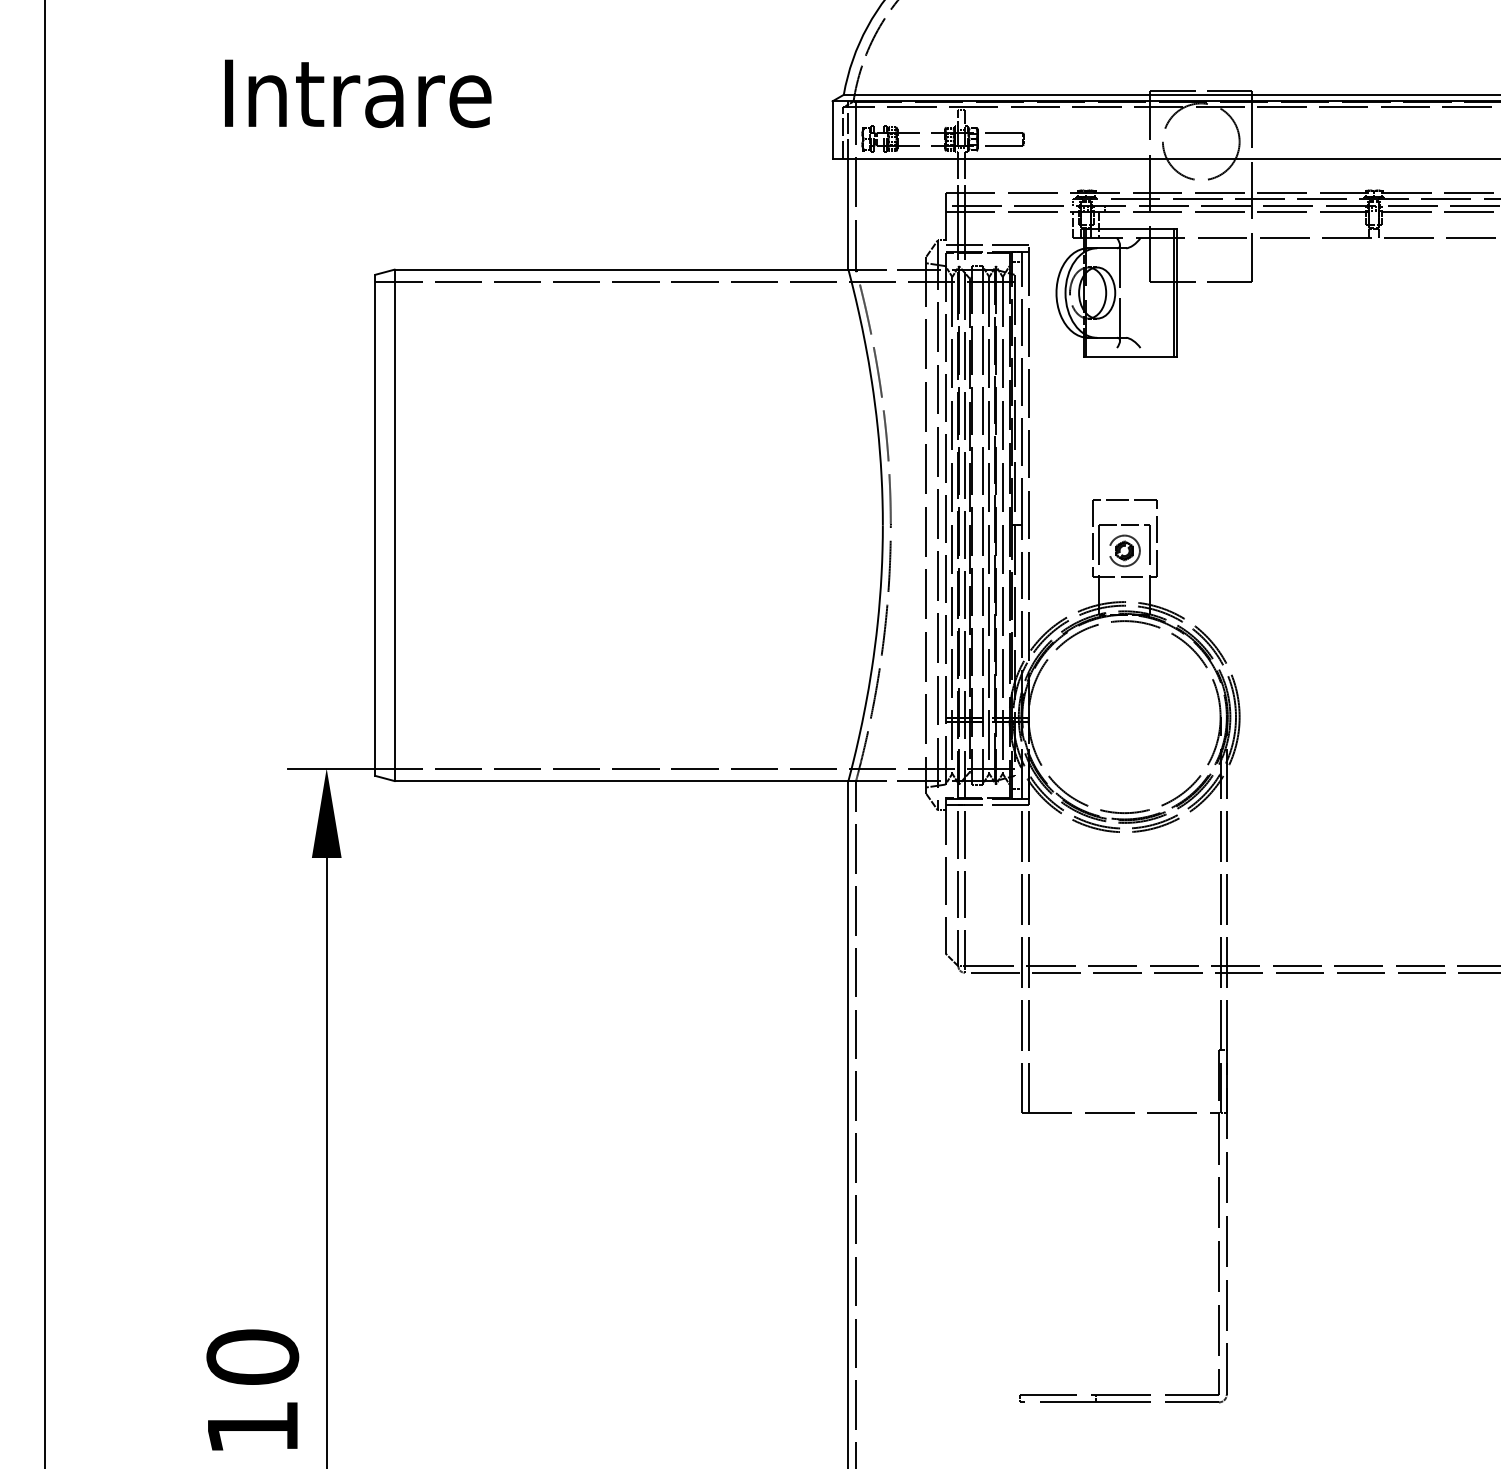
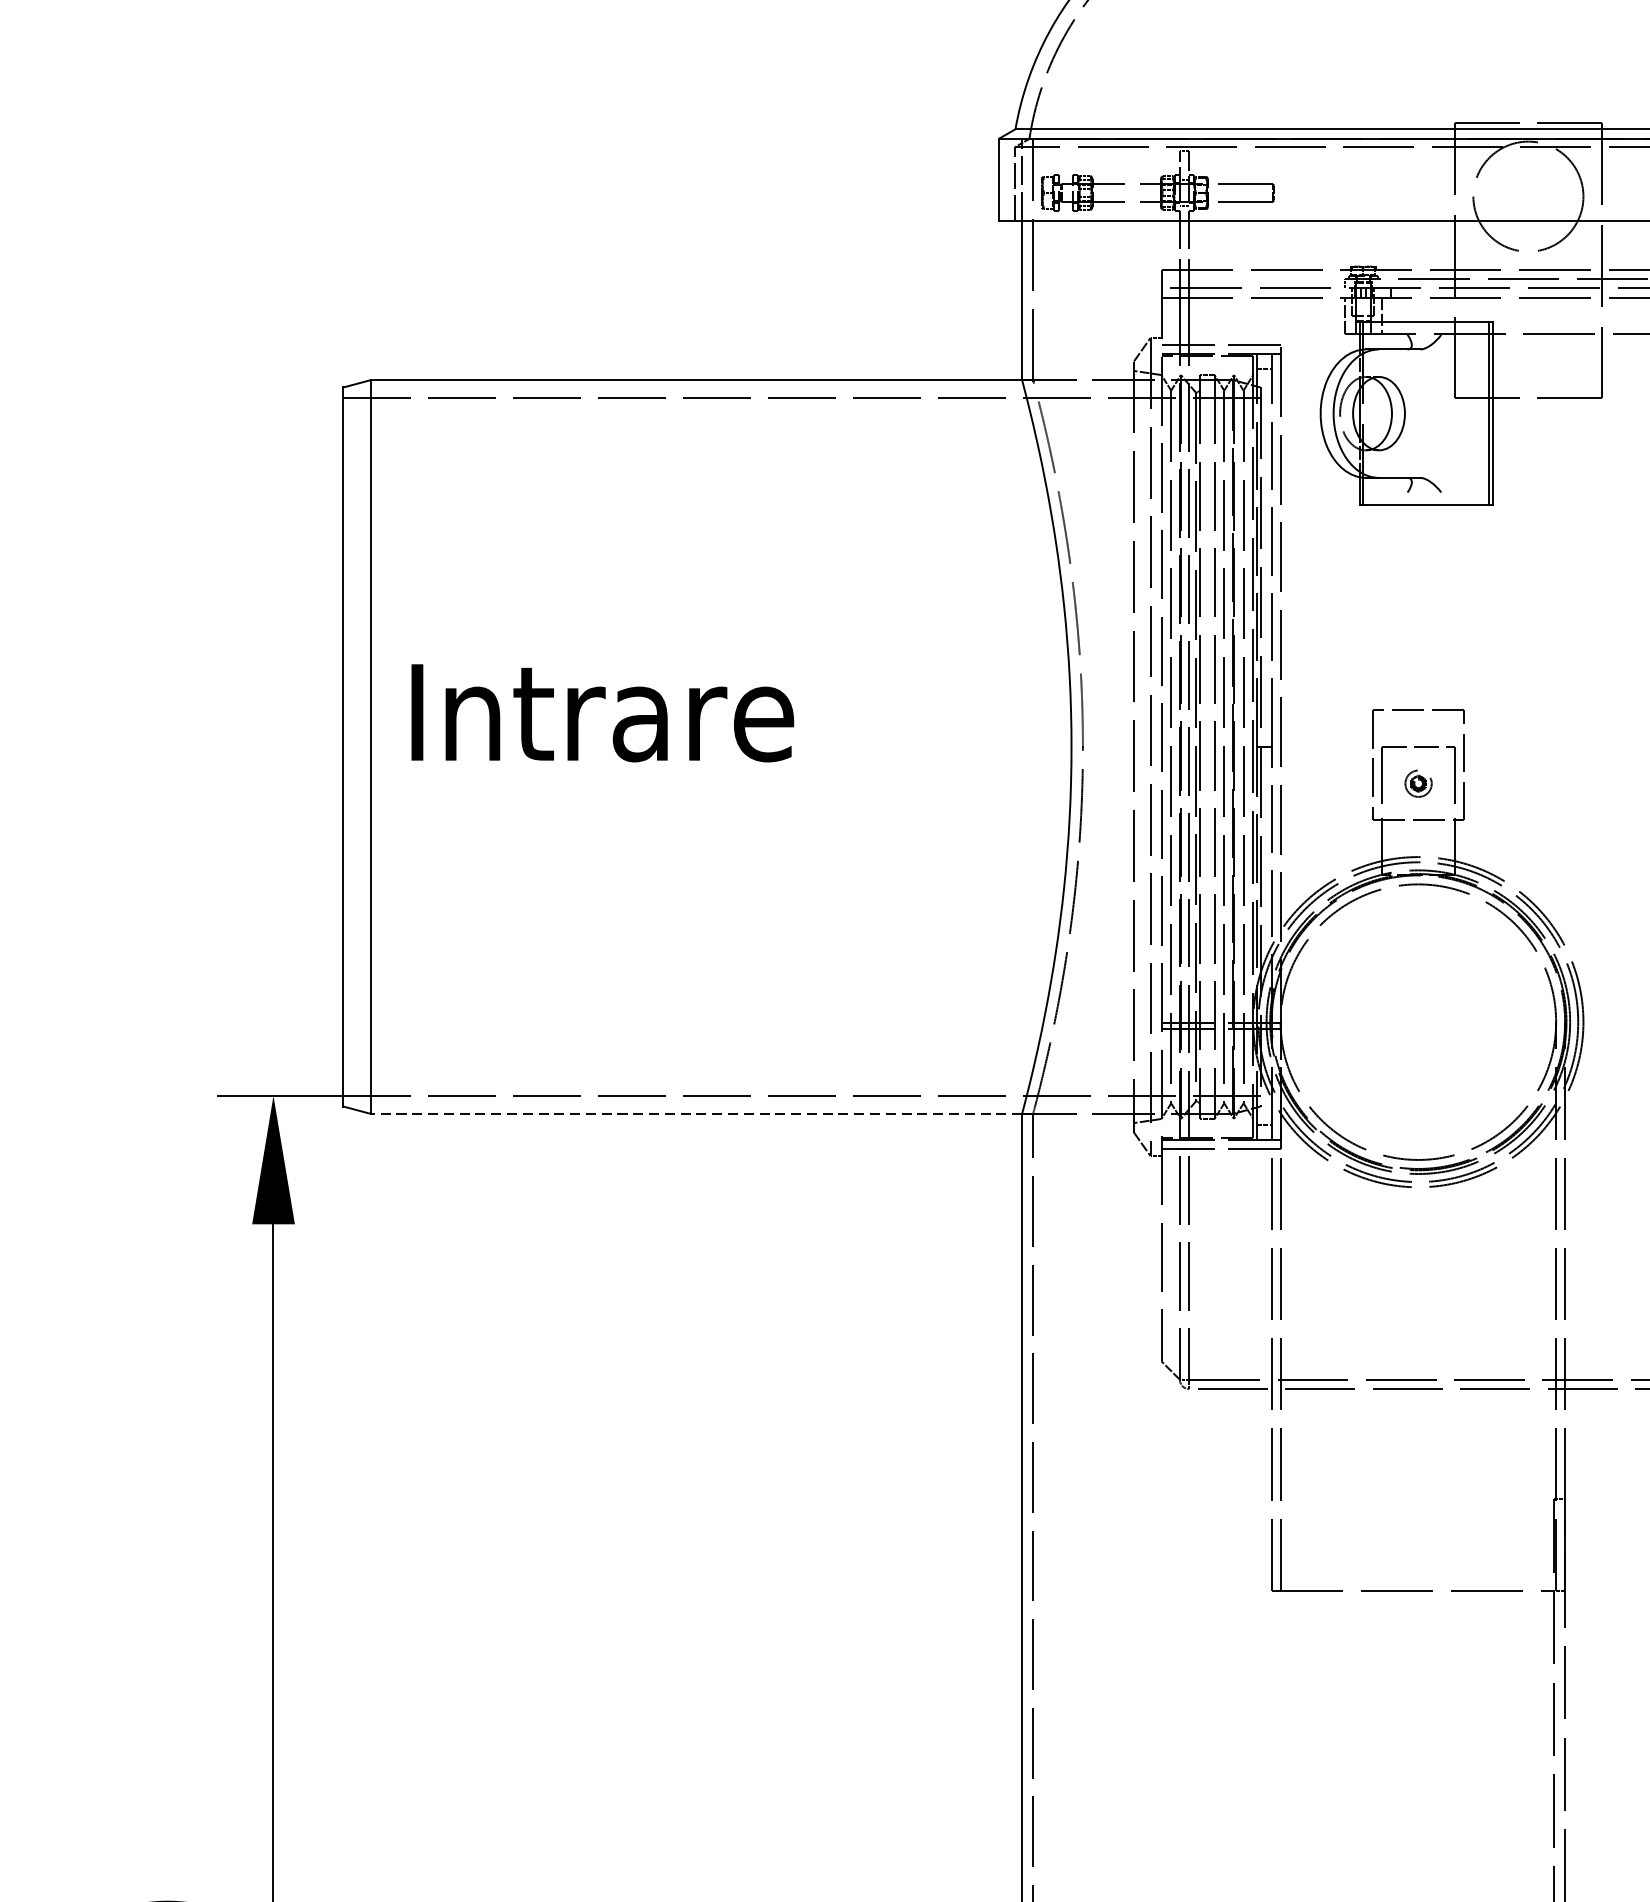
text: (358, 93) -> (603, 712), moved
line: (1120, 292) -> (1412, 412), removed
part: (1124, 550) -> (1418, 783), size x0.6
line: (621, 781) -> (696, 1114), solid -> dashed

